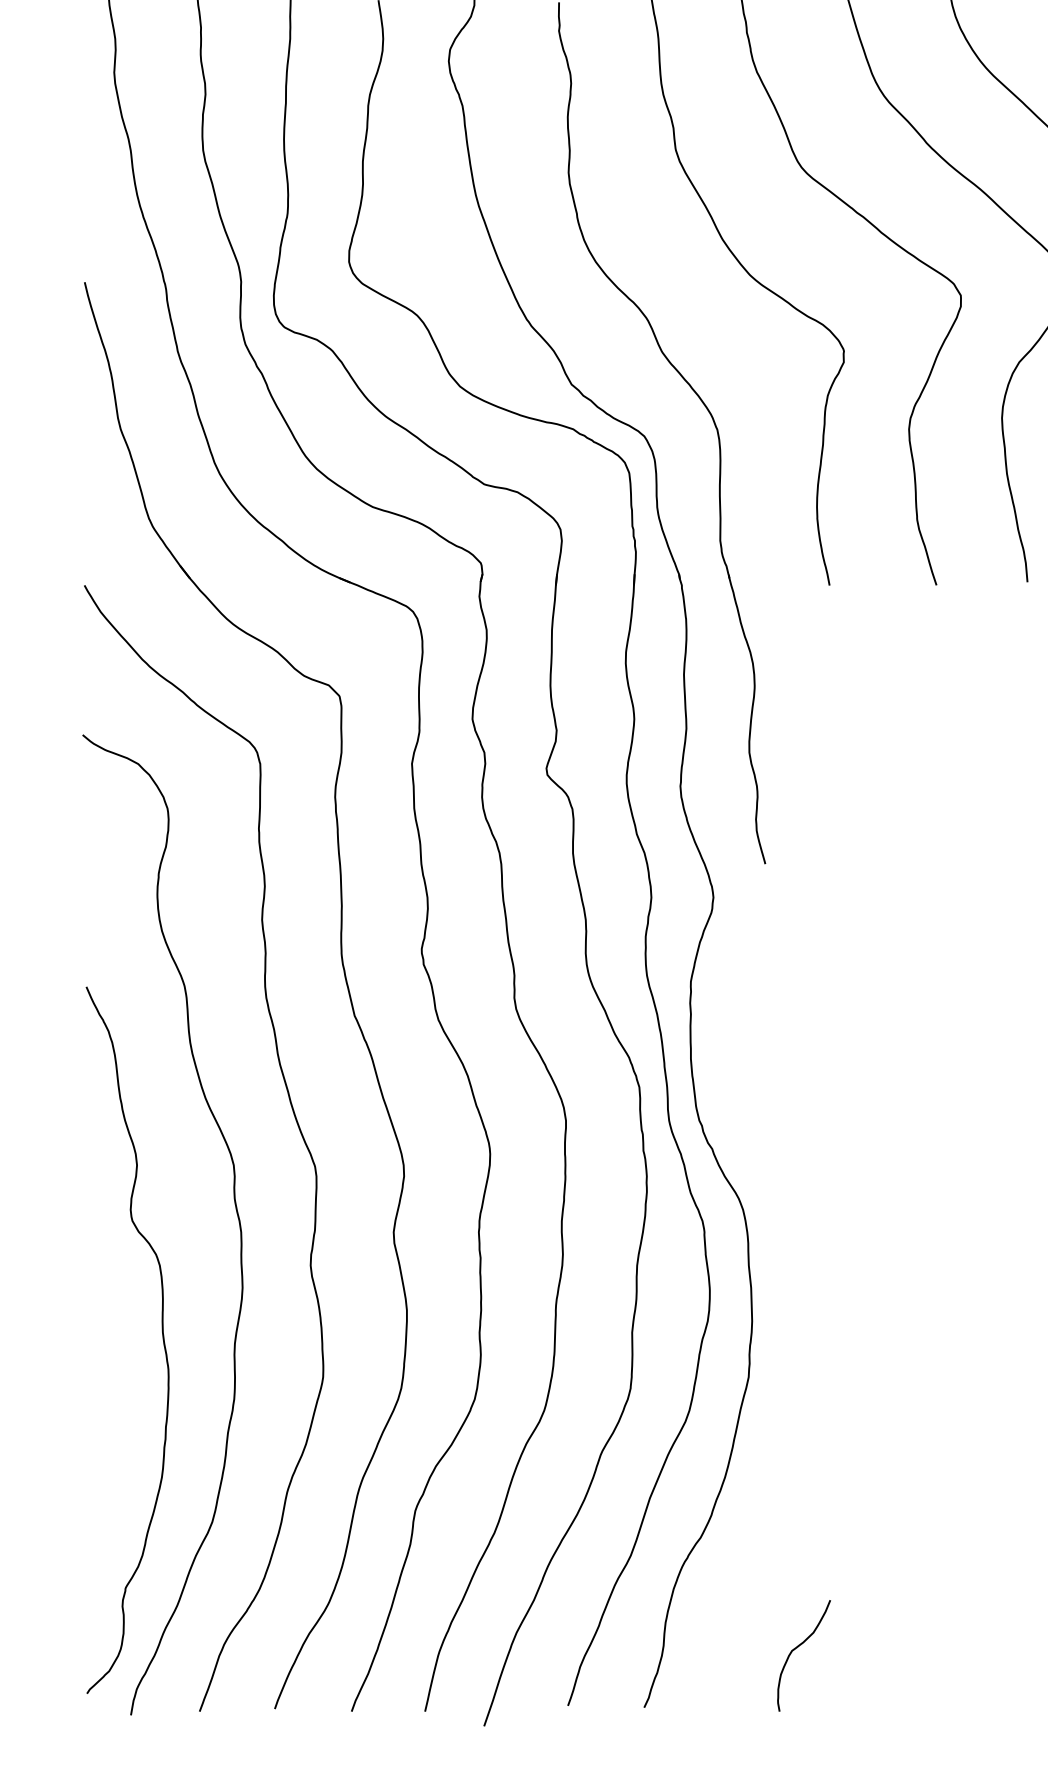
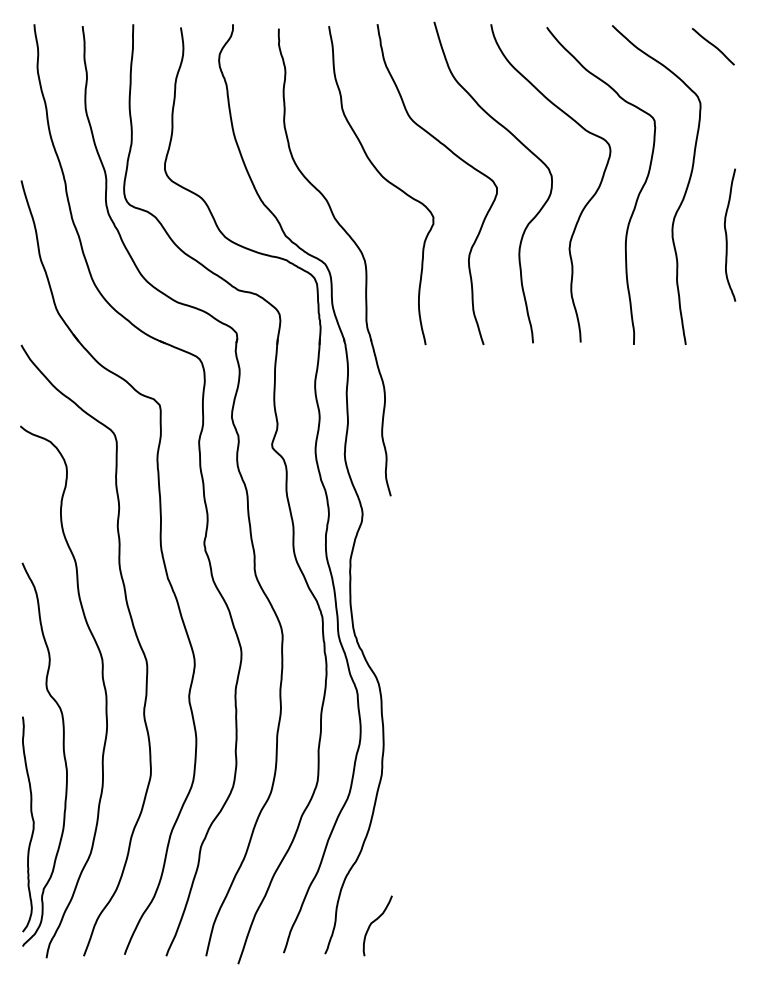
curve: (105, 1468) -> (32, 824), added
curve: (797, 1649) -> (374, 922), moved

